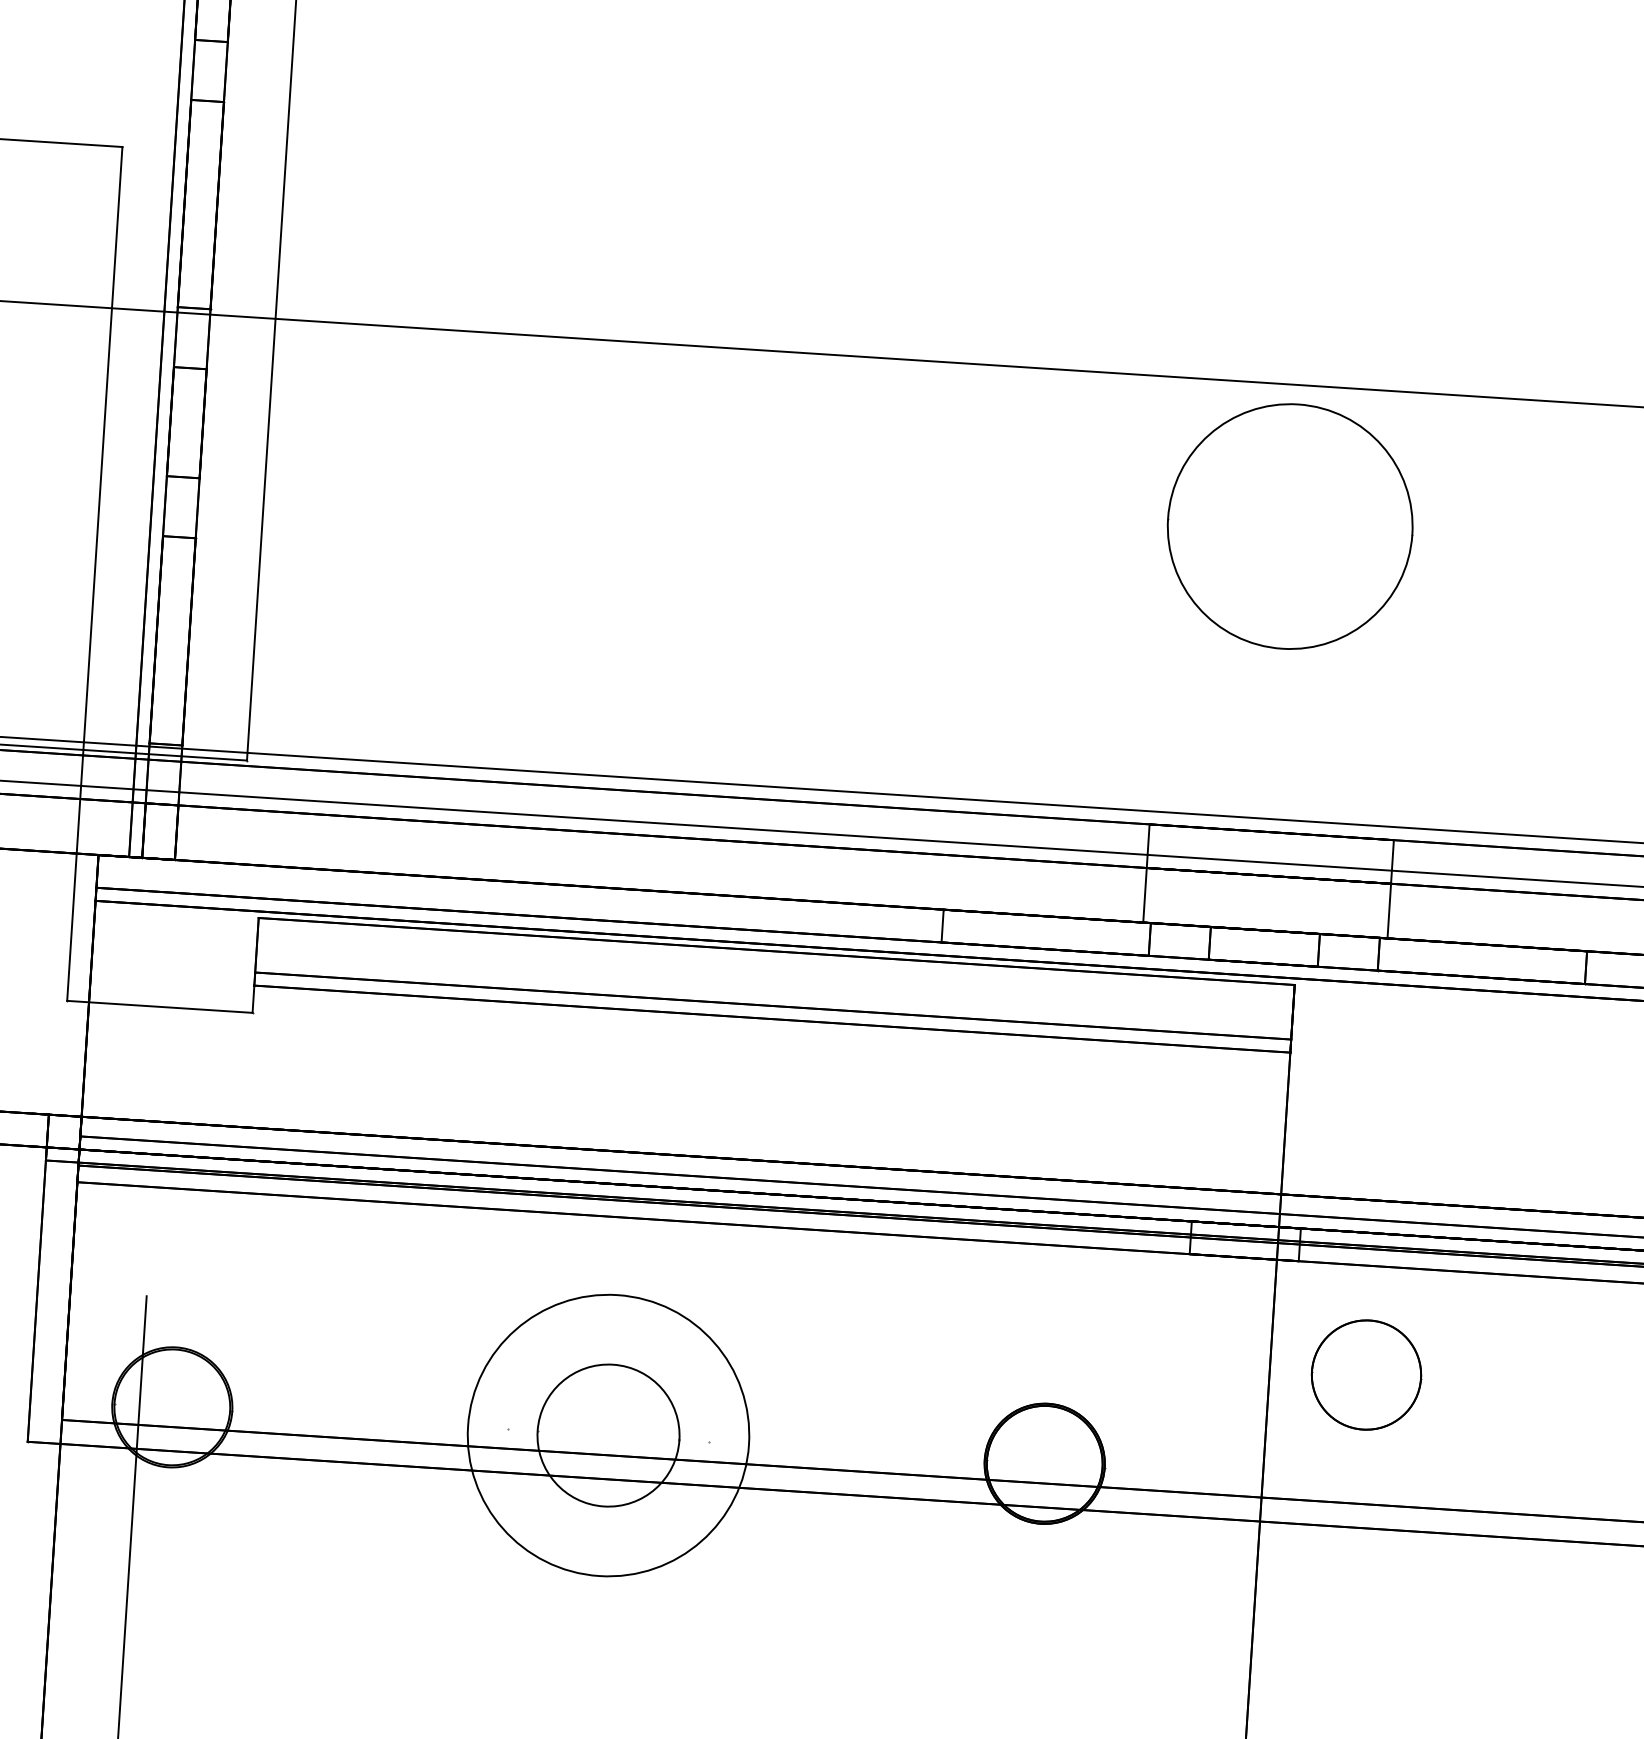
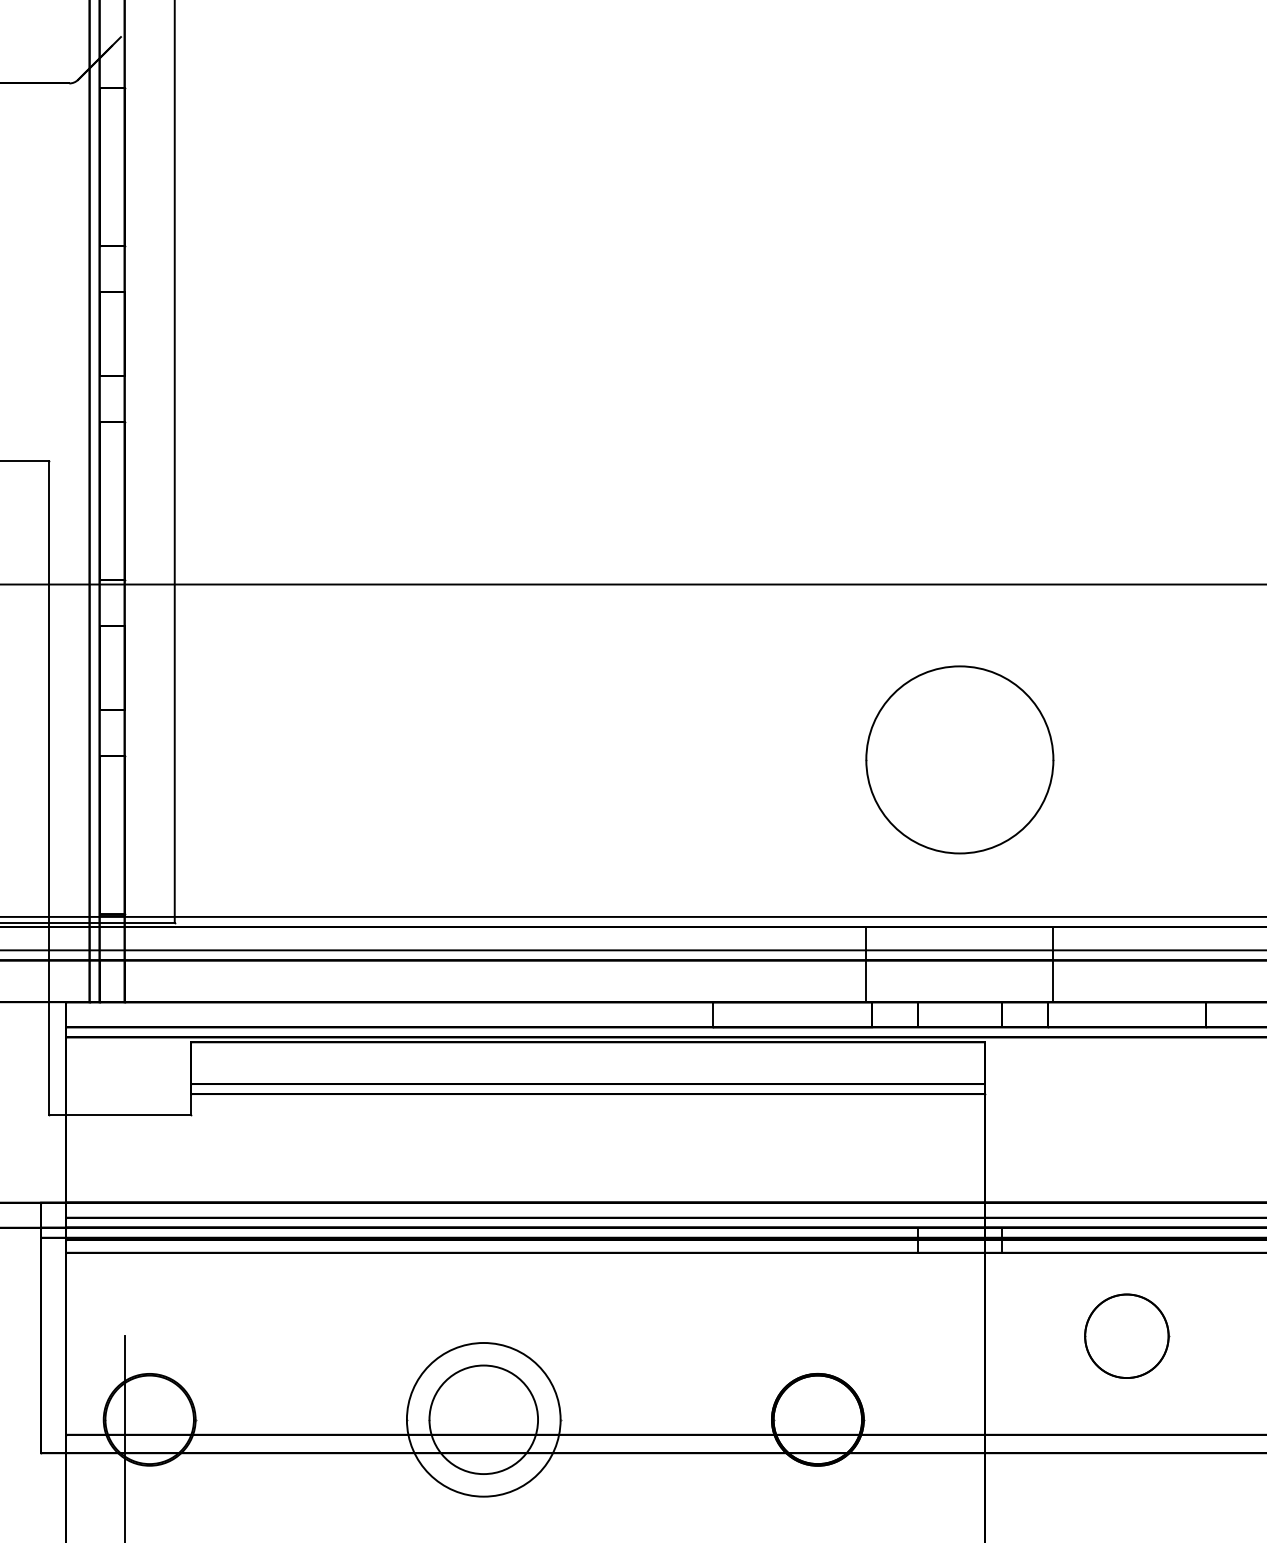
circle: (1289, 526) -> (959, 759), moved
part: (1367, 1374) -> (1127, 1335), moved
circle: (608, 1435) -> (483, 1419), size x0.71

